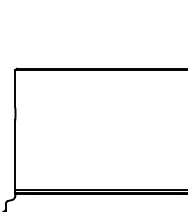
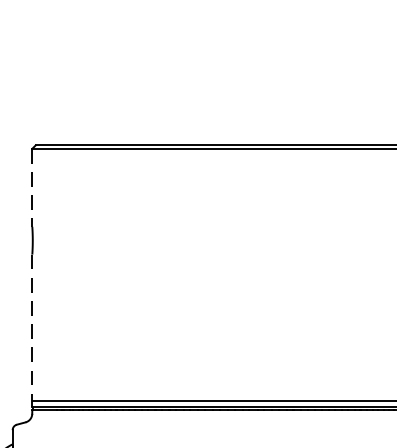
line: (15, 89) -> (32, 189), solid -> dashed
line: (15, 157) -> (32, 332), solid -> dashed

